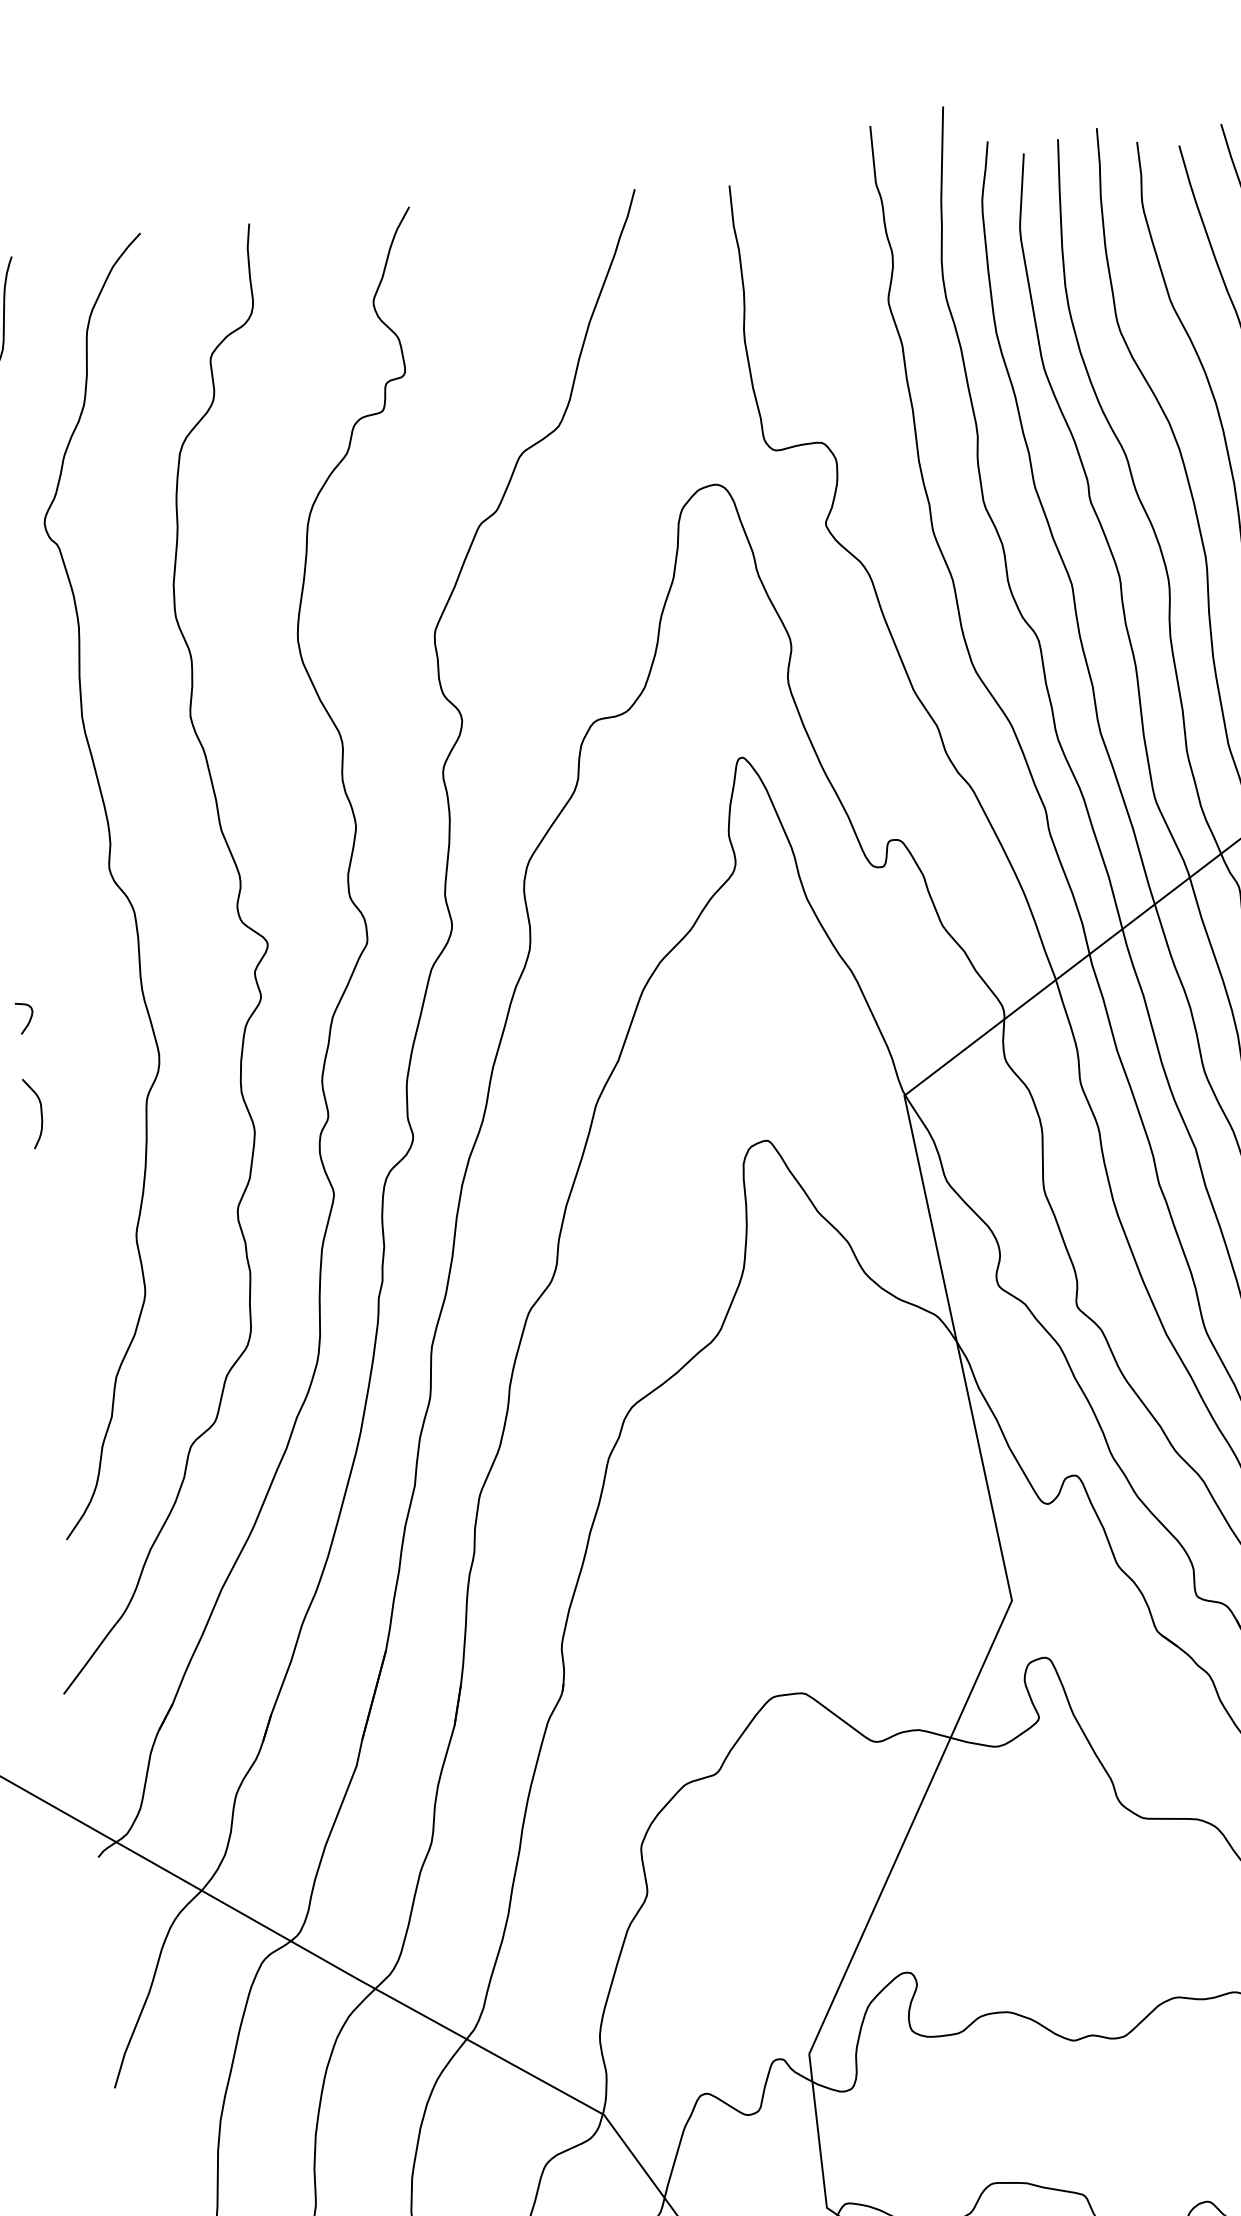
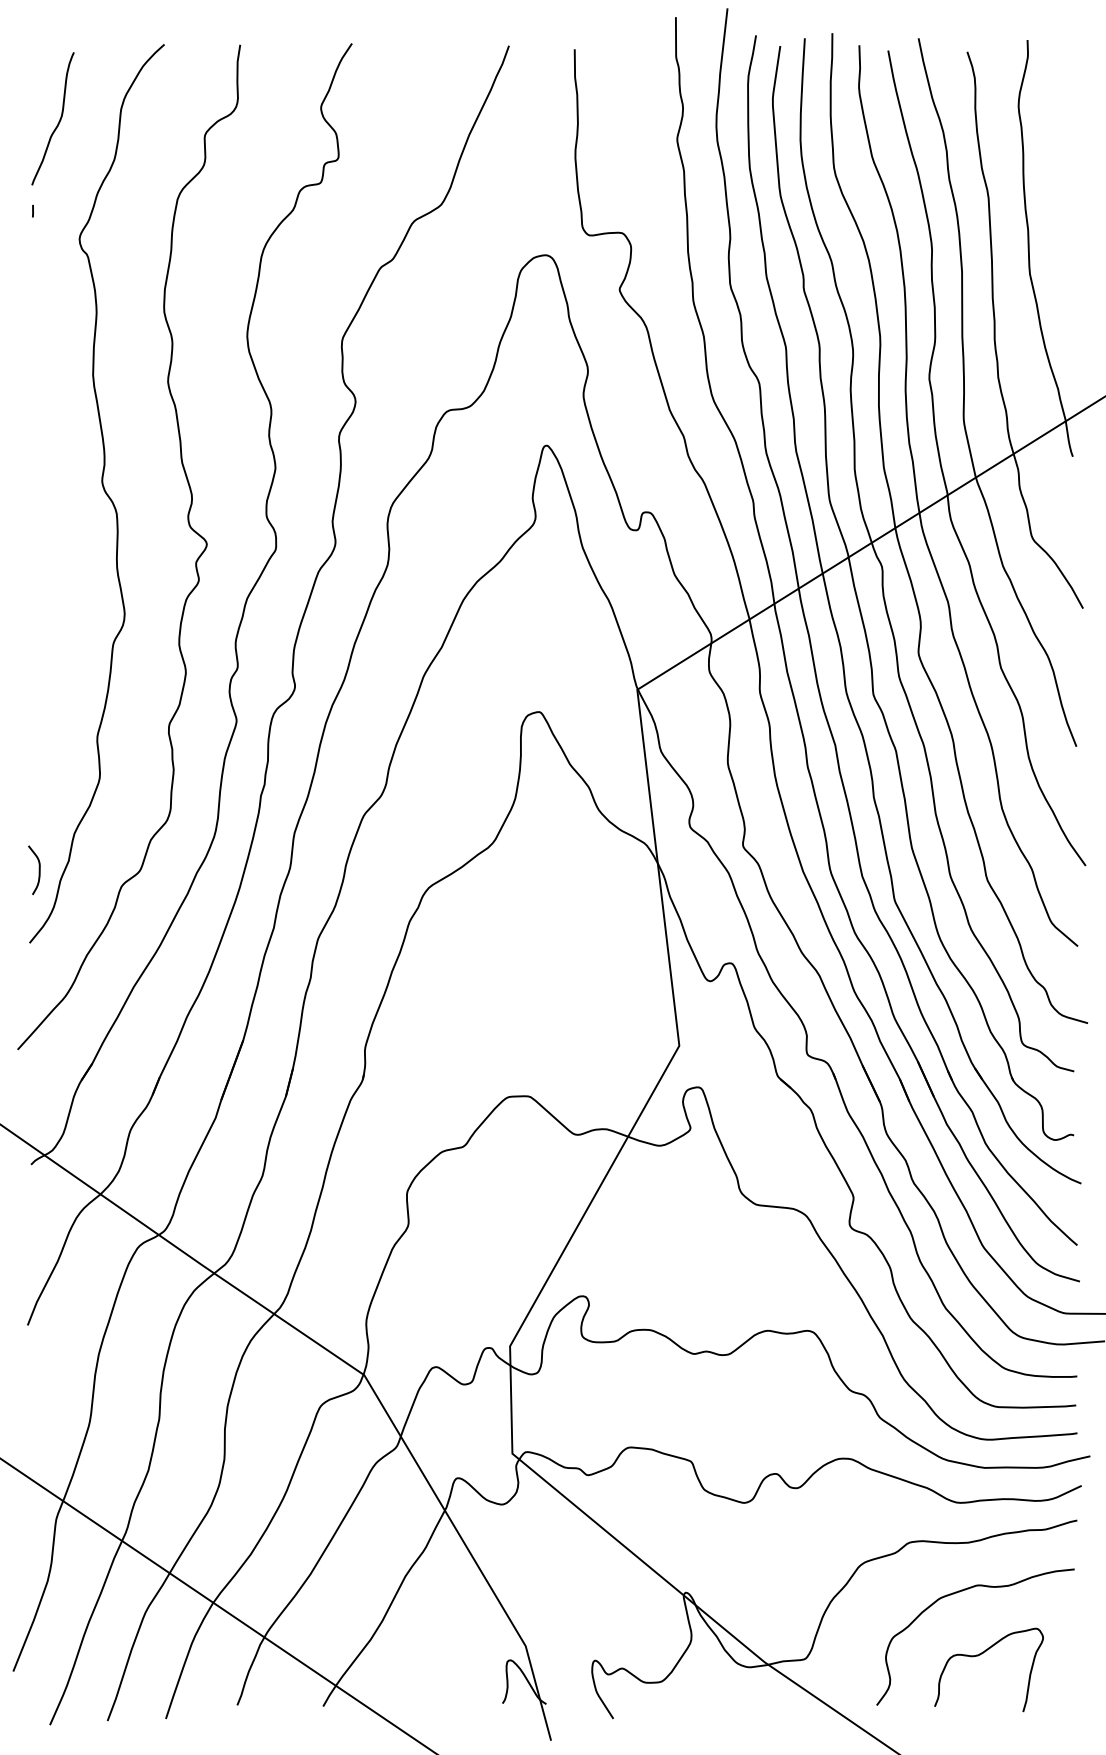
curve: (28, 1020) -> (36, 581), removed
curve: (39, 1113) -> (38, 870), moved

